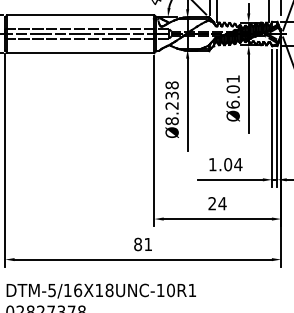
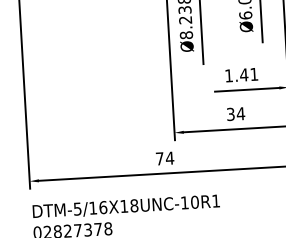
text: (232, 164) -> (248, 74), 1.04 -> 1.41
text: (212, 203) -> (230, 114), 24 -> 34
text: (143, 244) -> (165, 158), 81 -> 74

